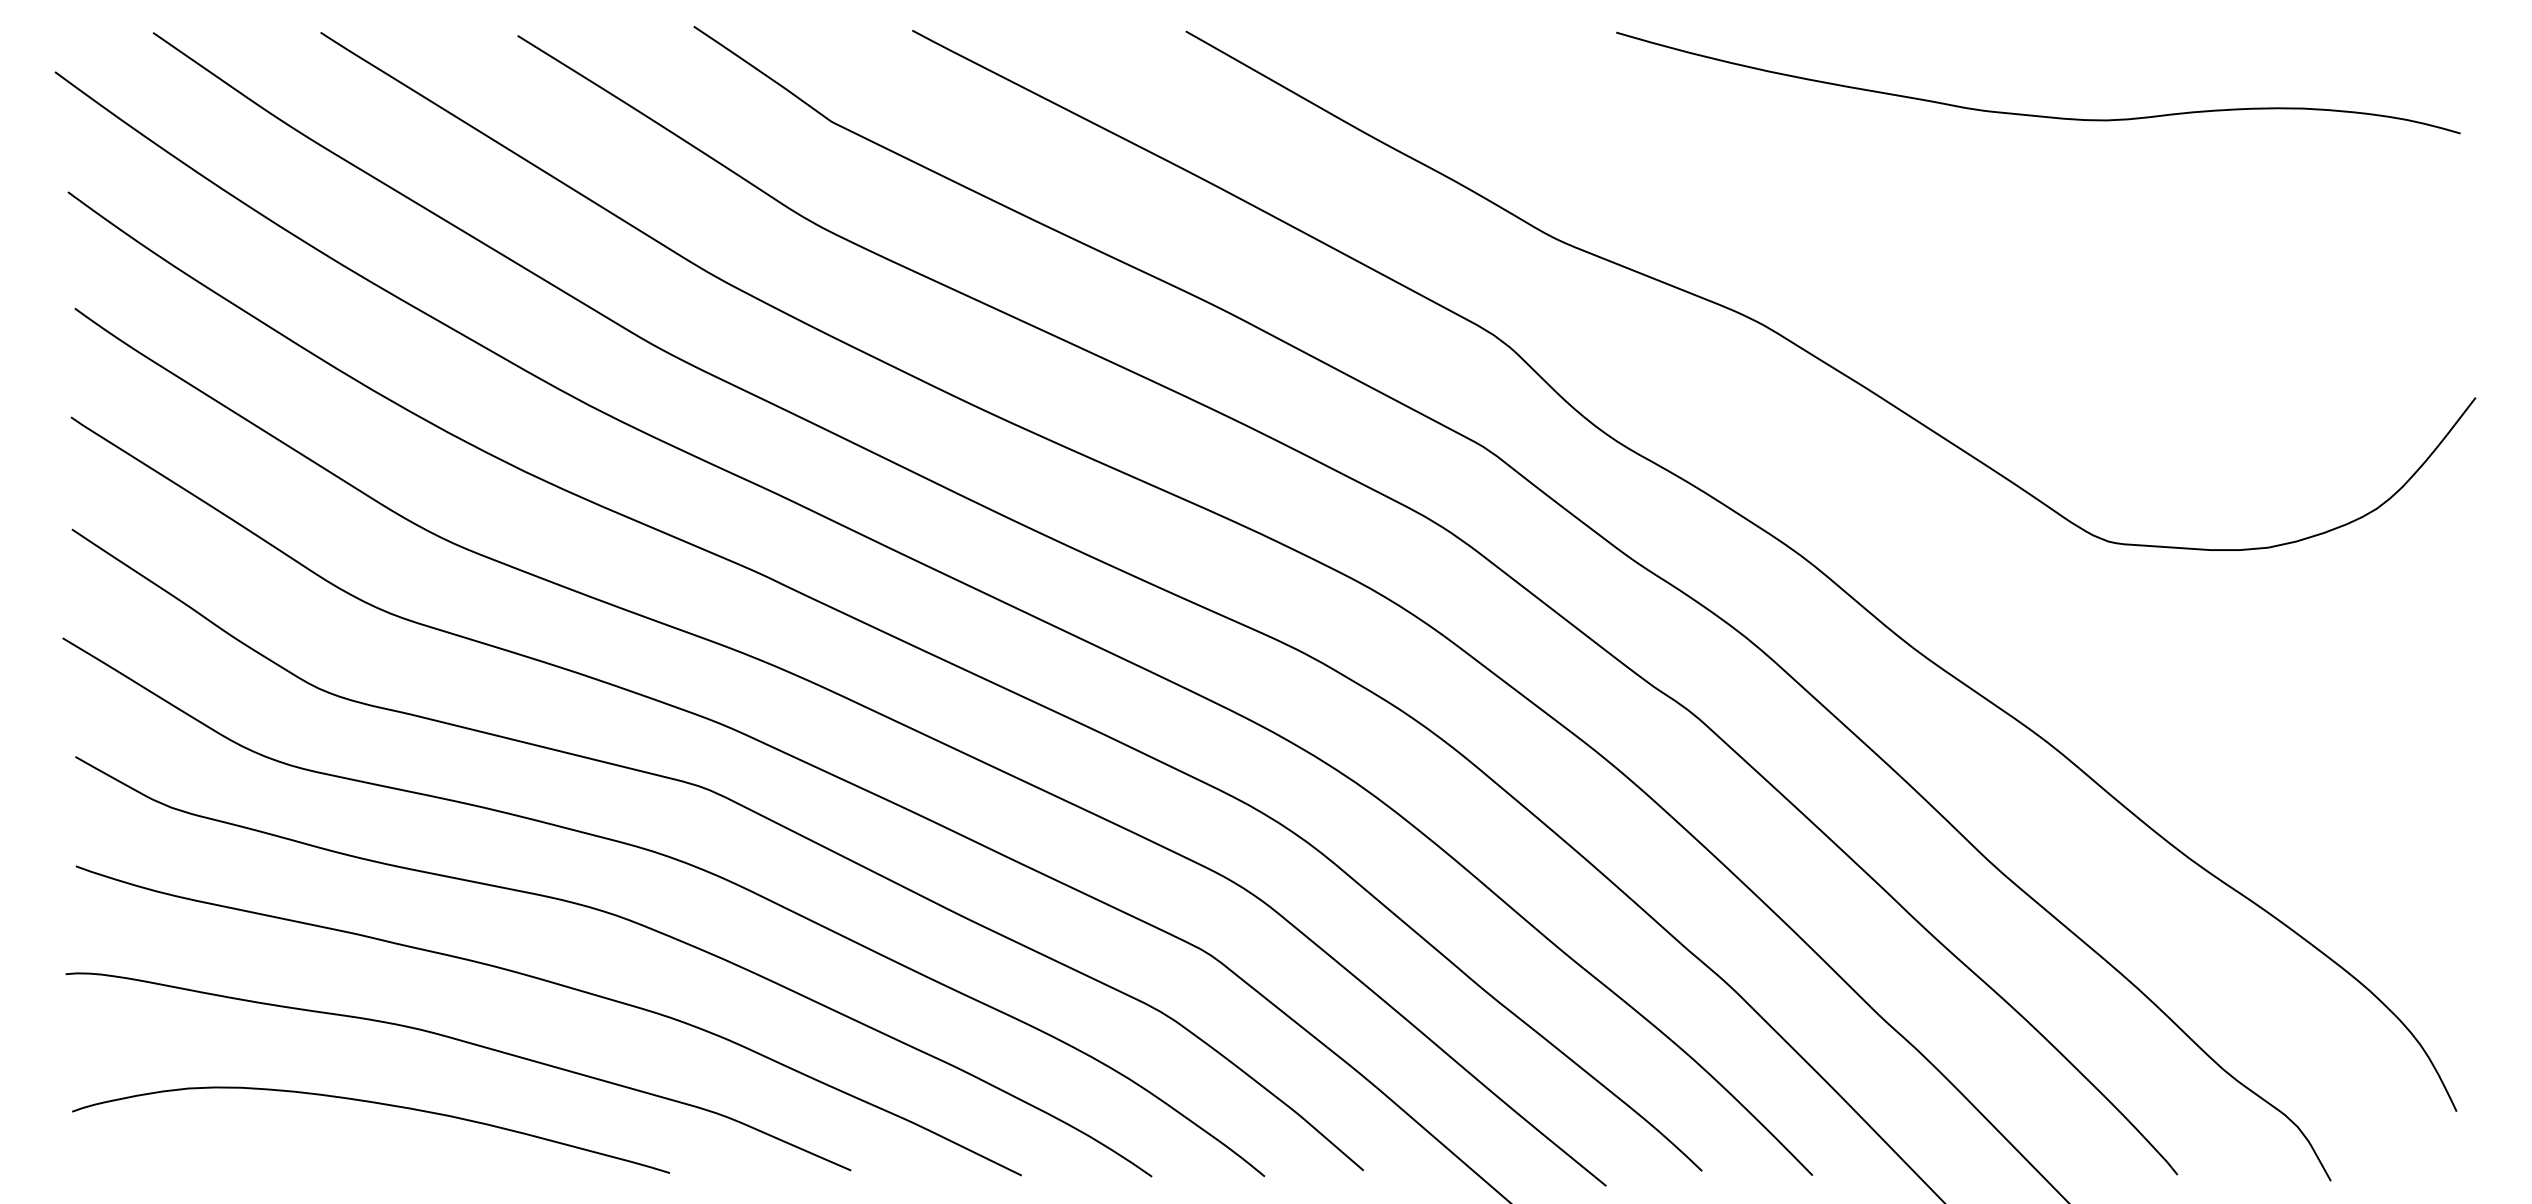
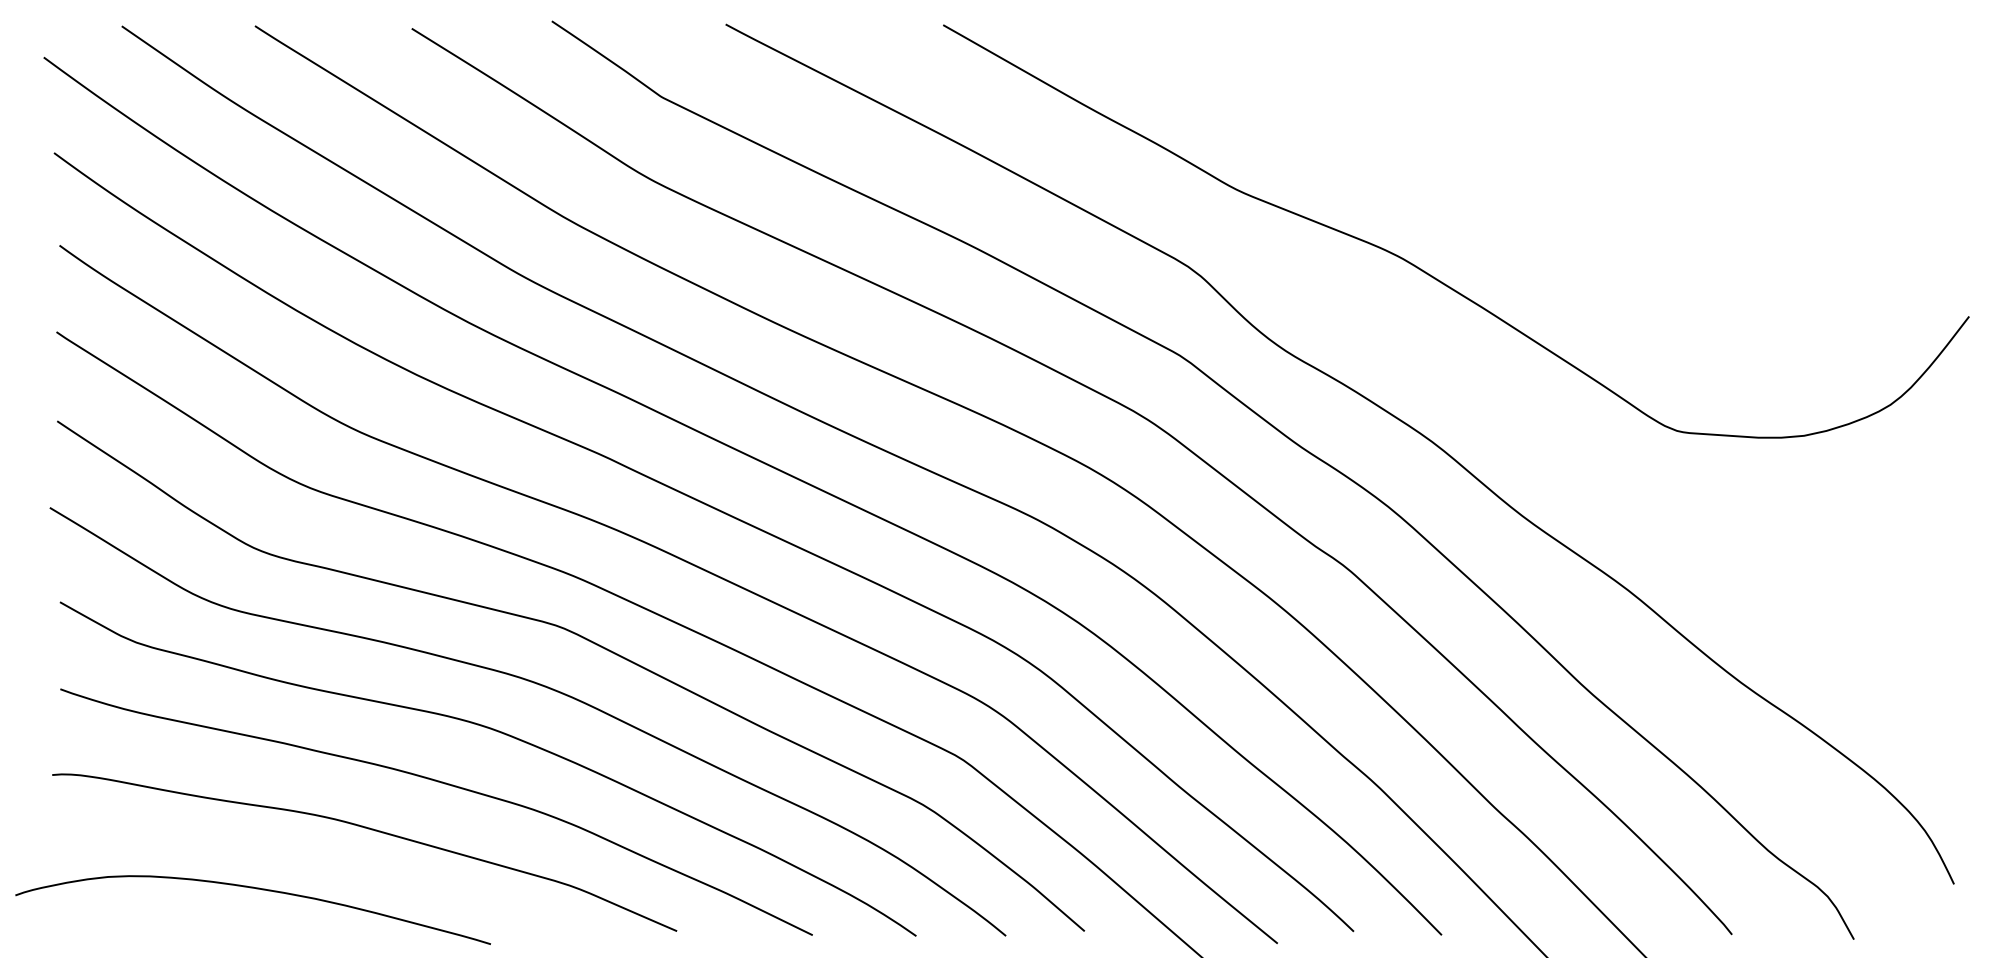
curve: (2038, 114) -> (1621, 91), removed
curve: (375, 1104) -> (256, 889), moved

